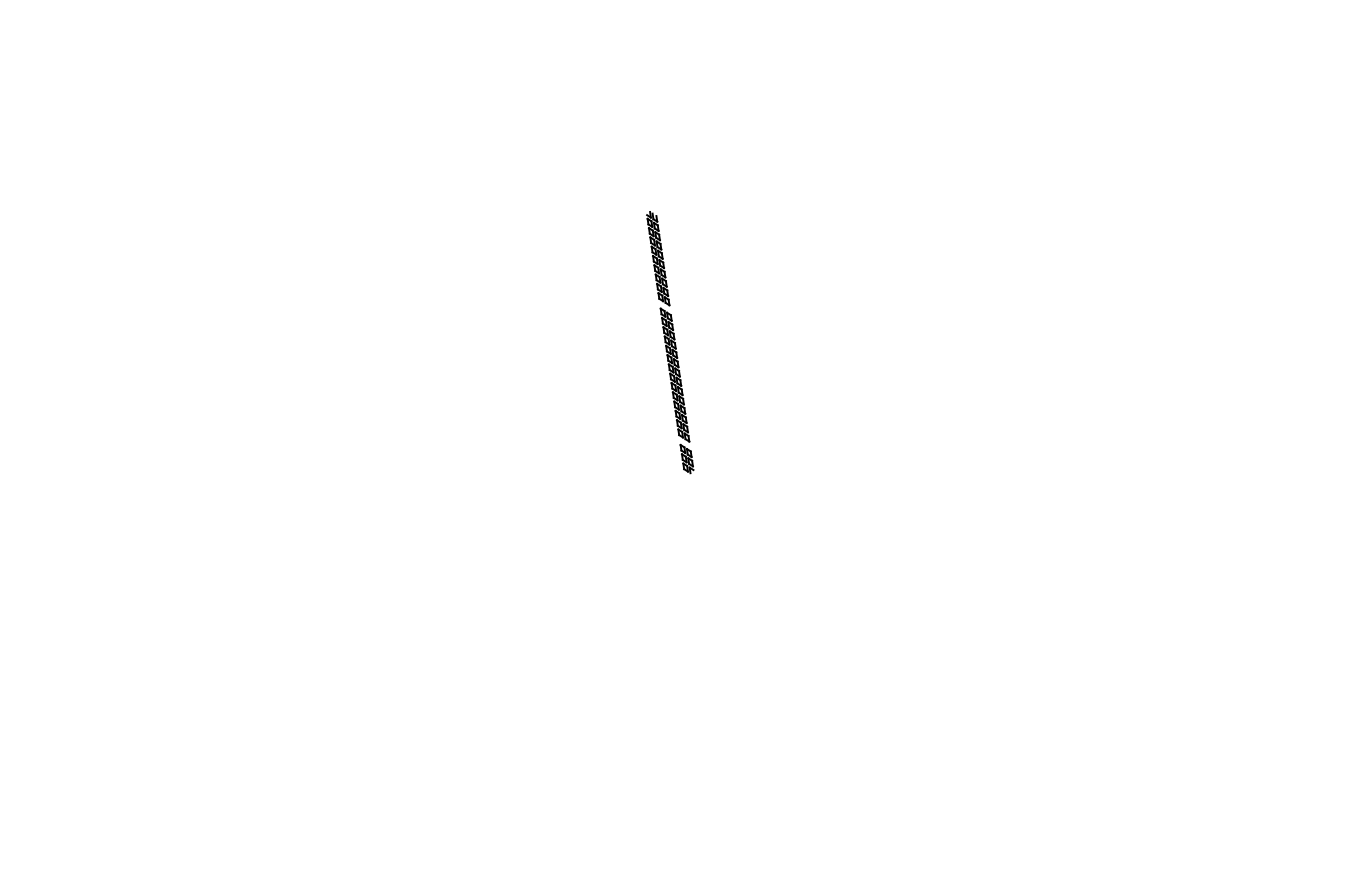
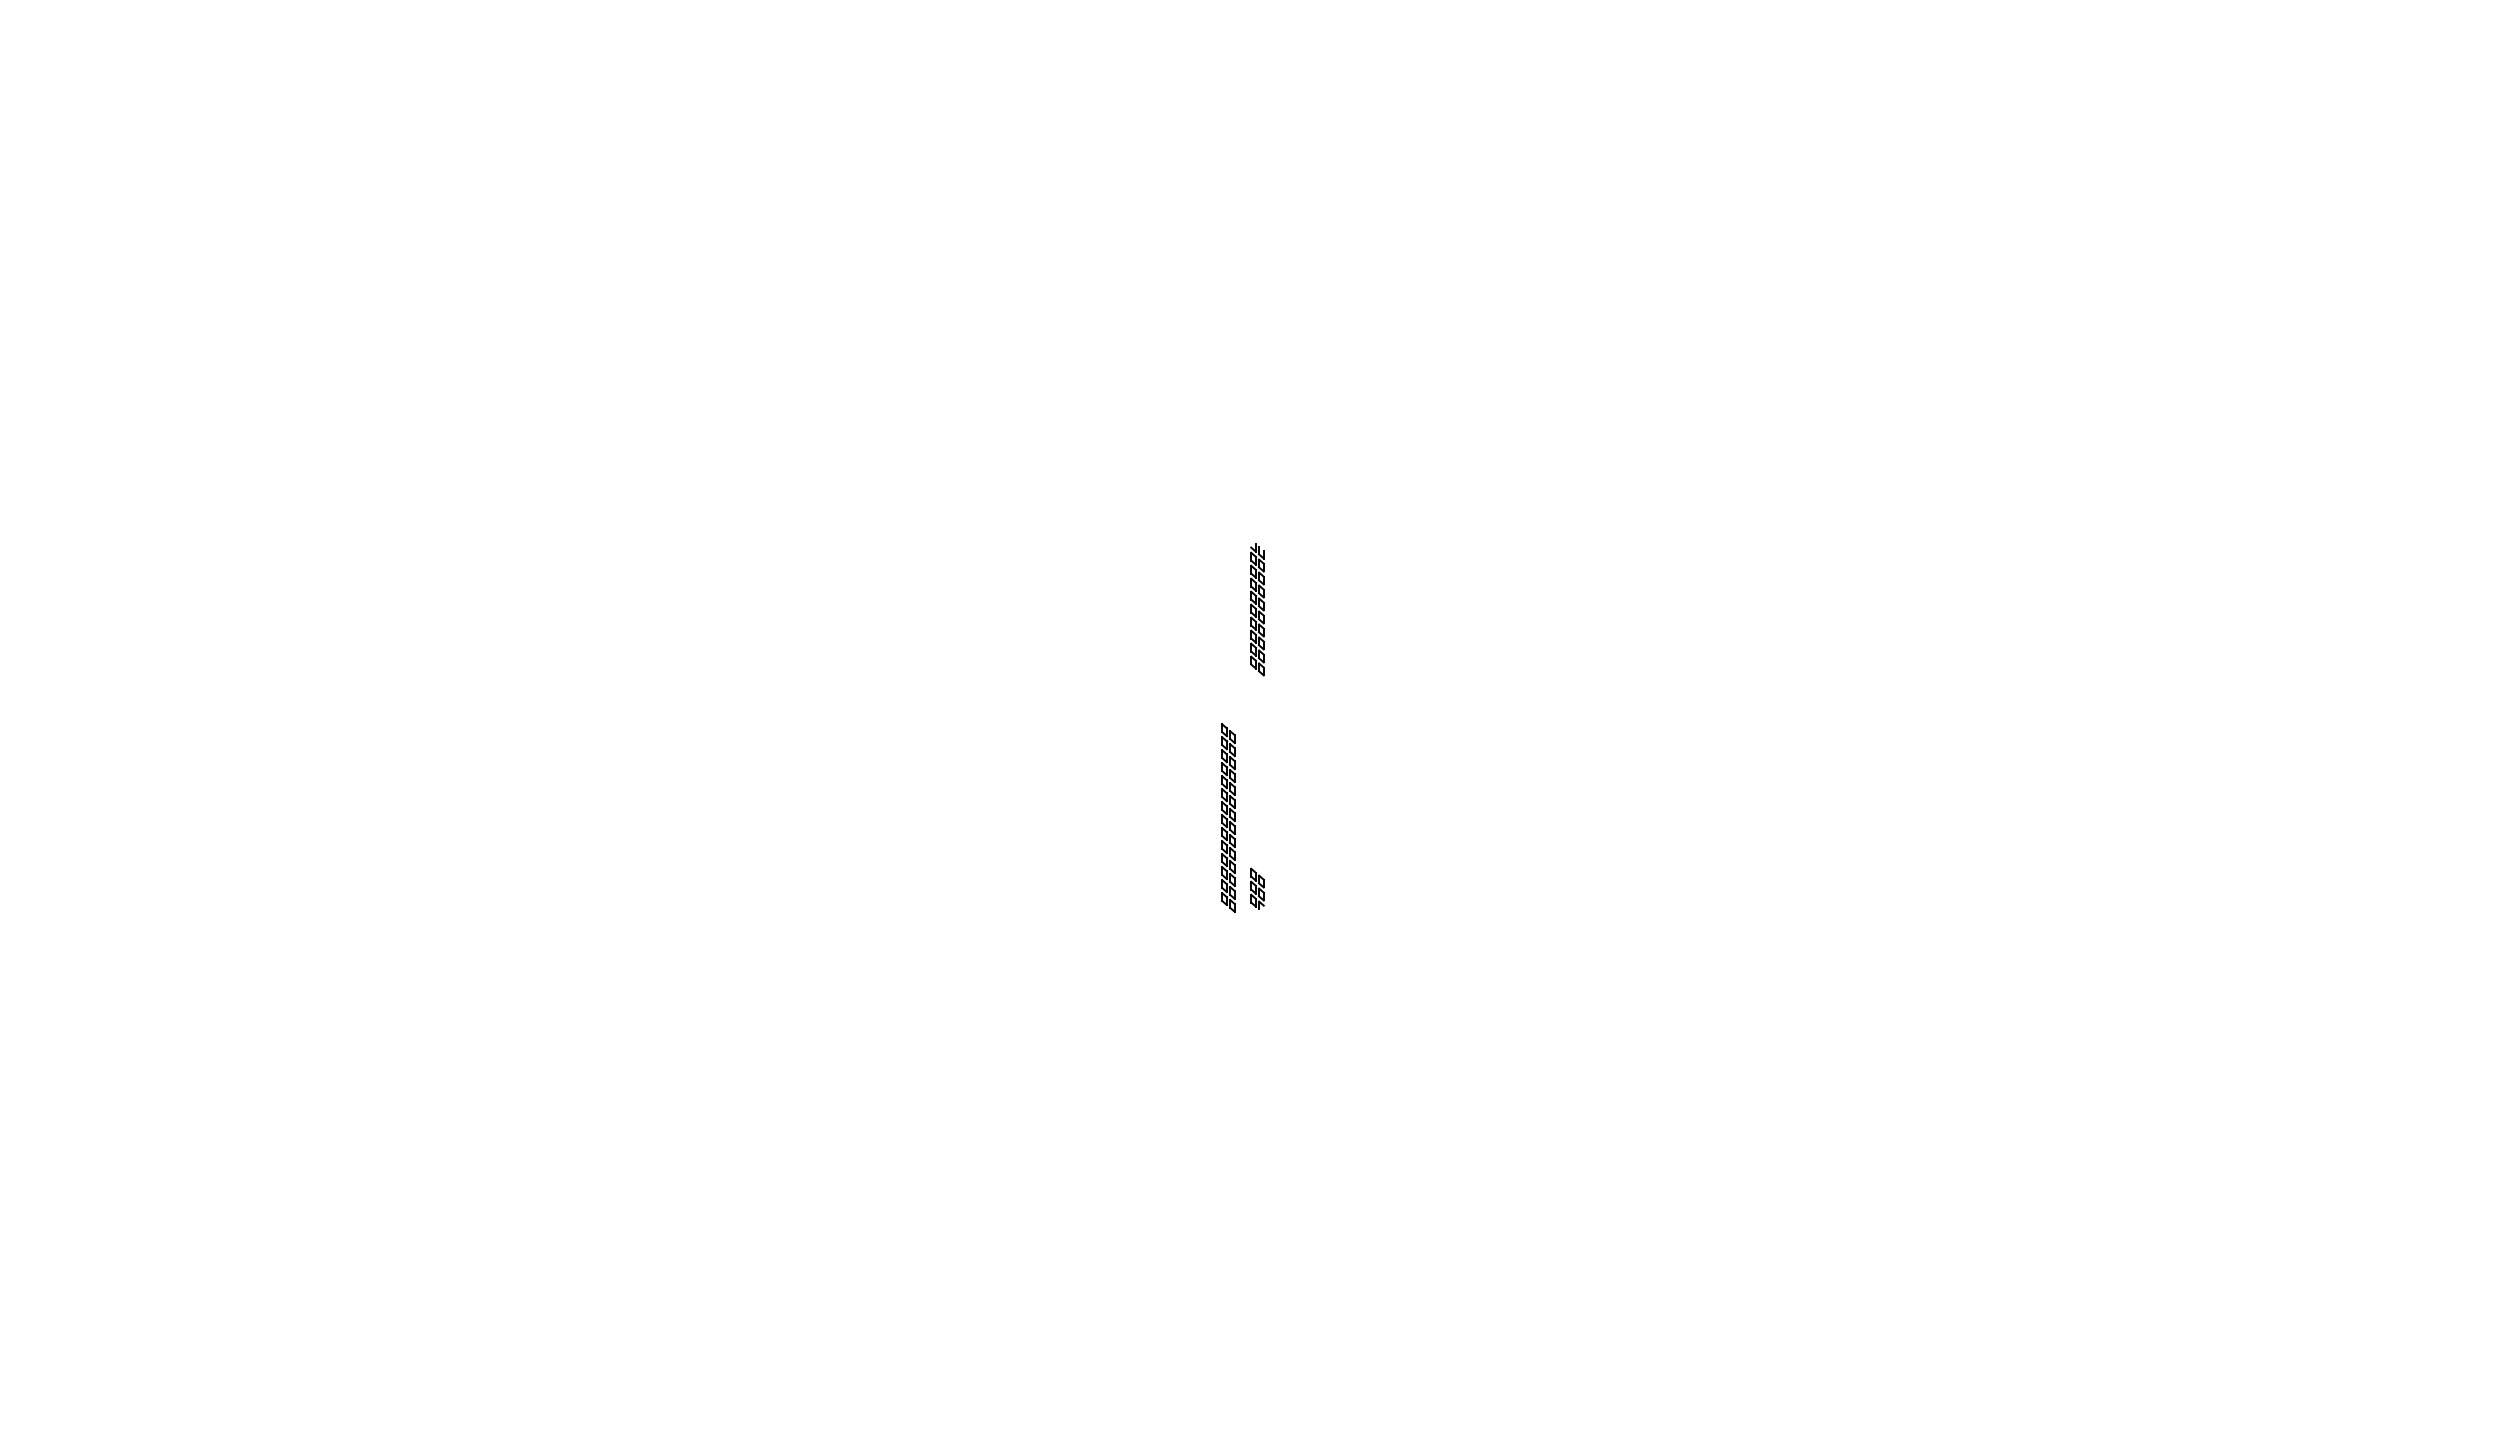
part: (674, 374) -> (1228, 817), moved

